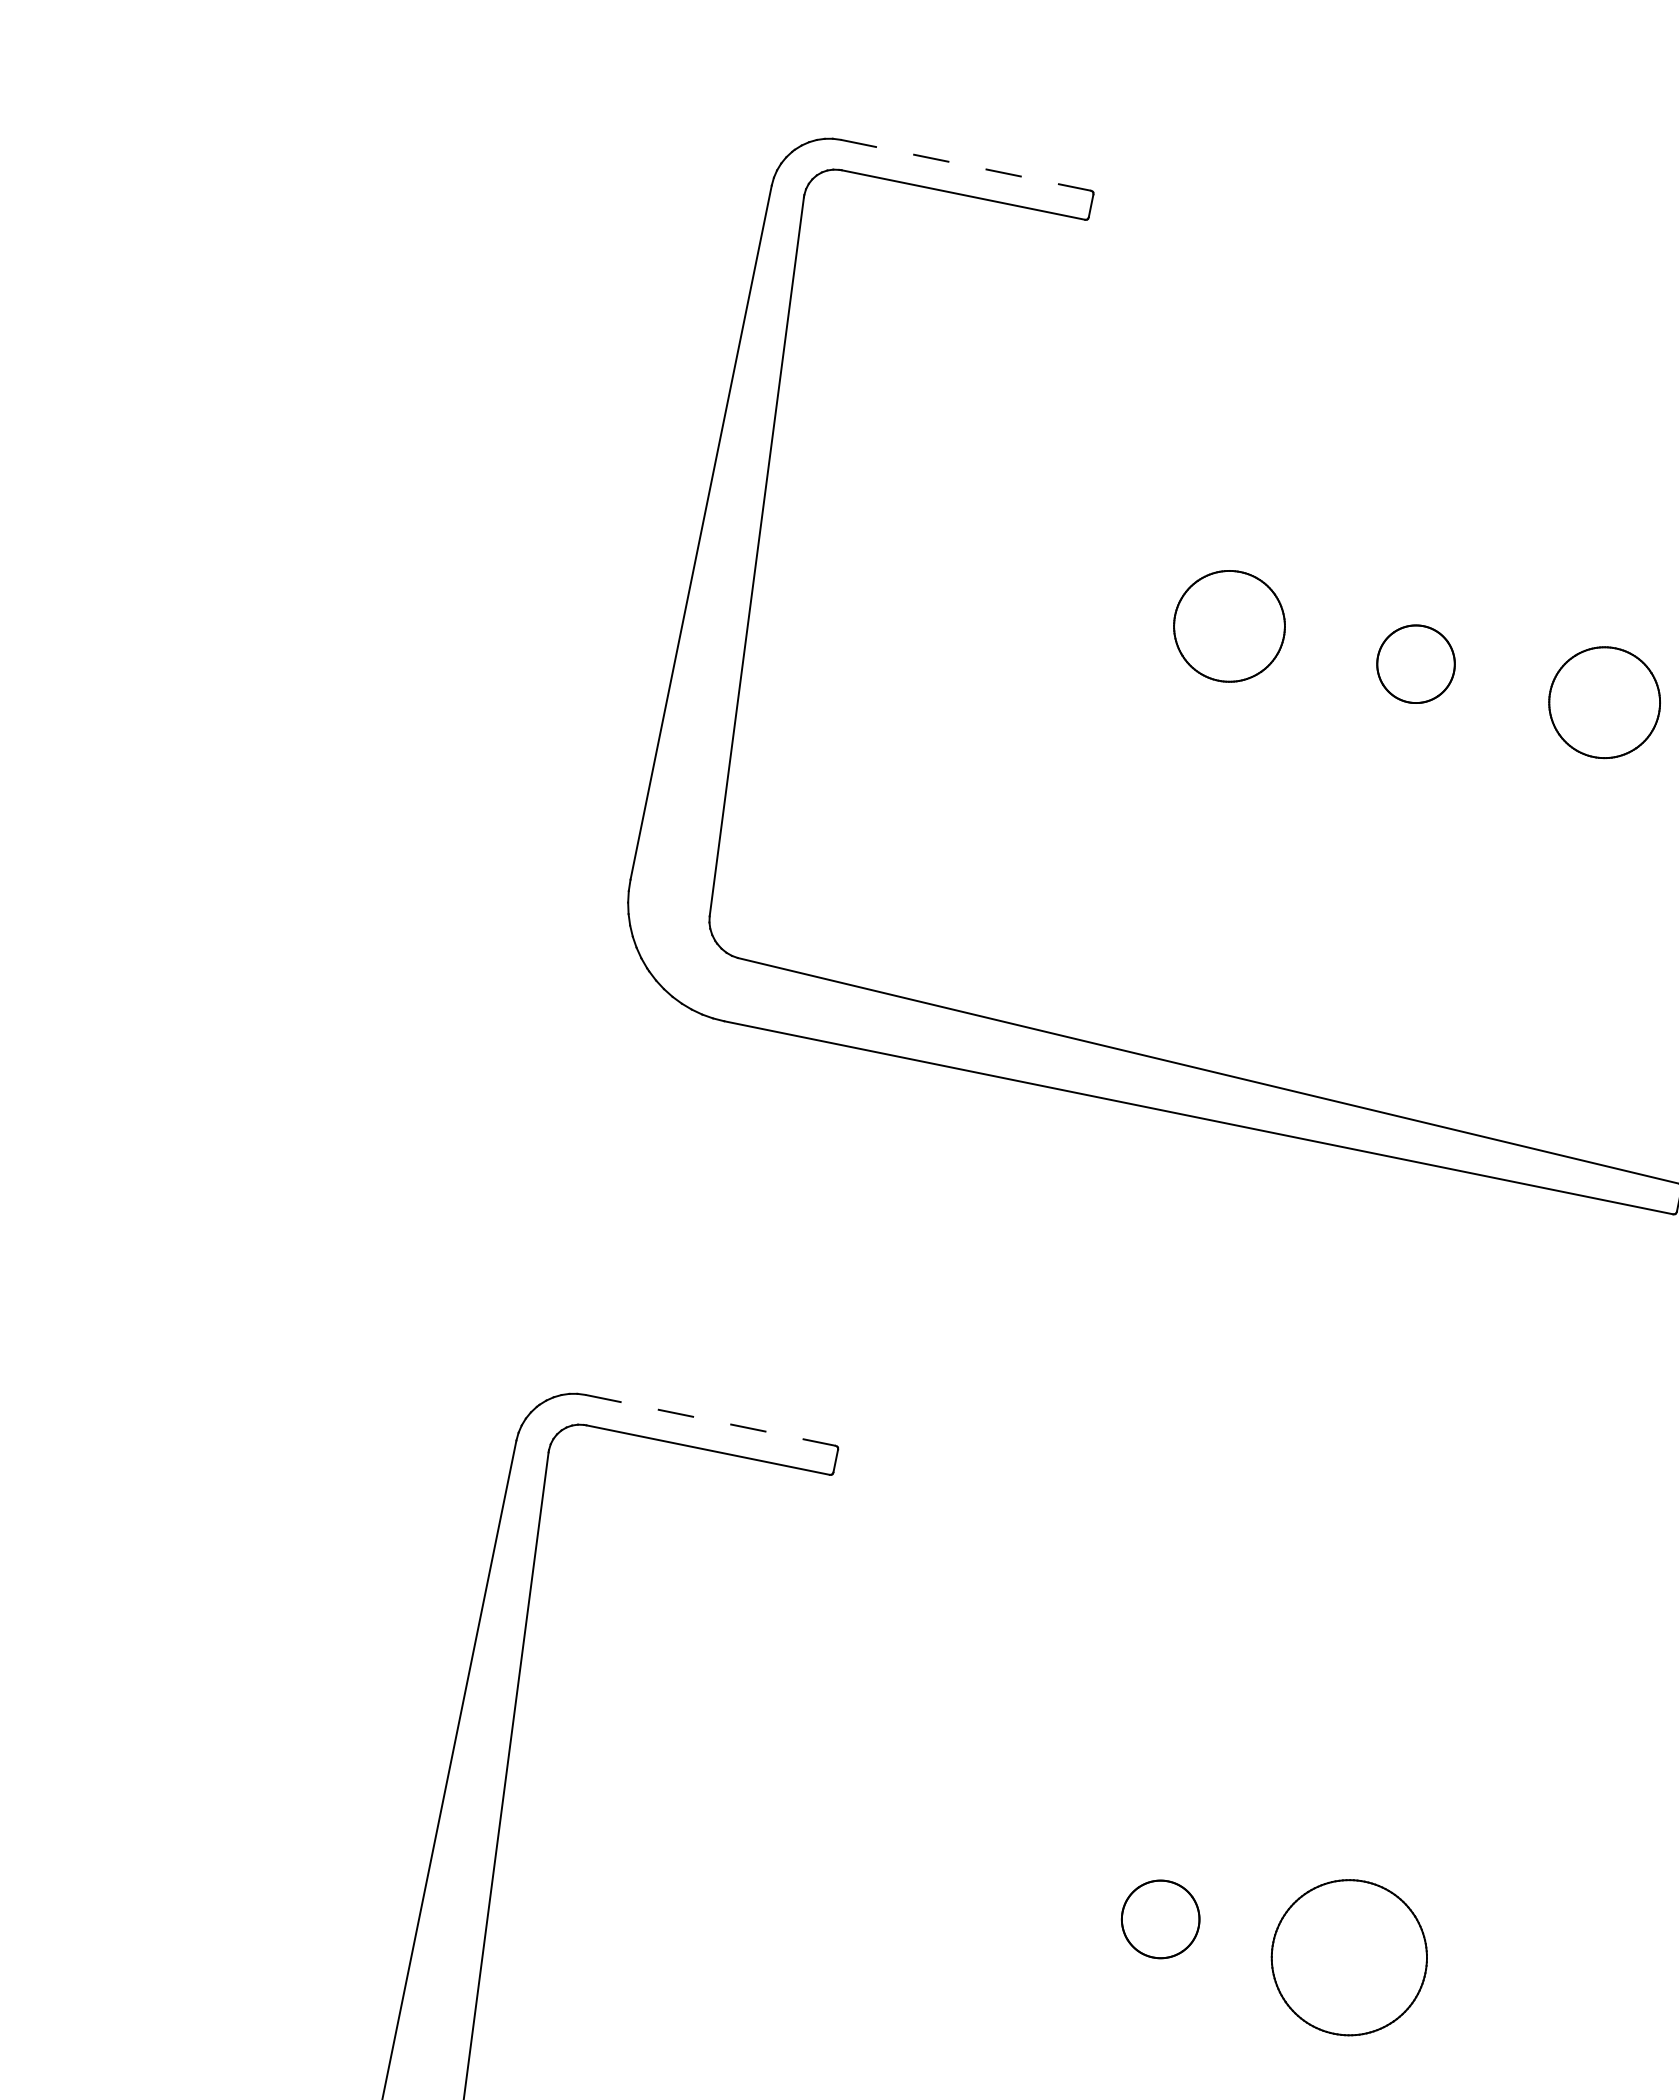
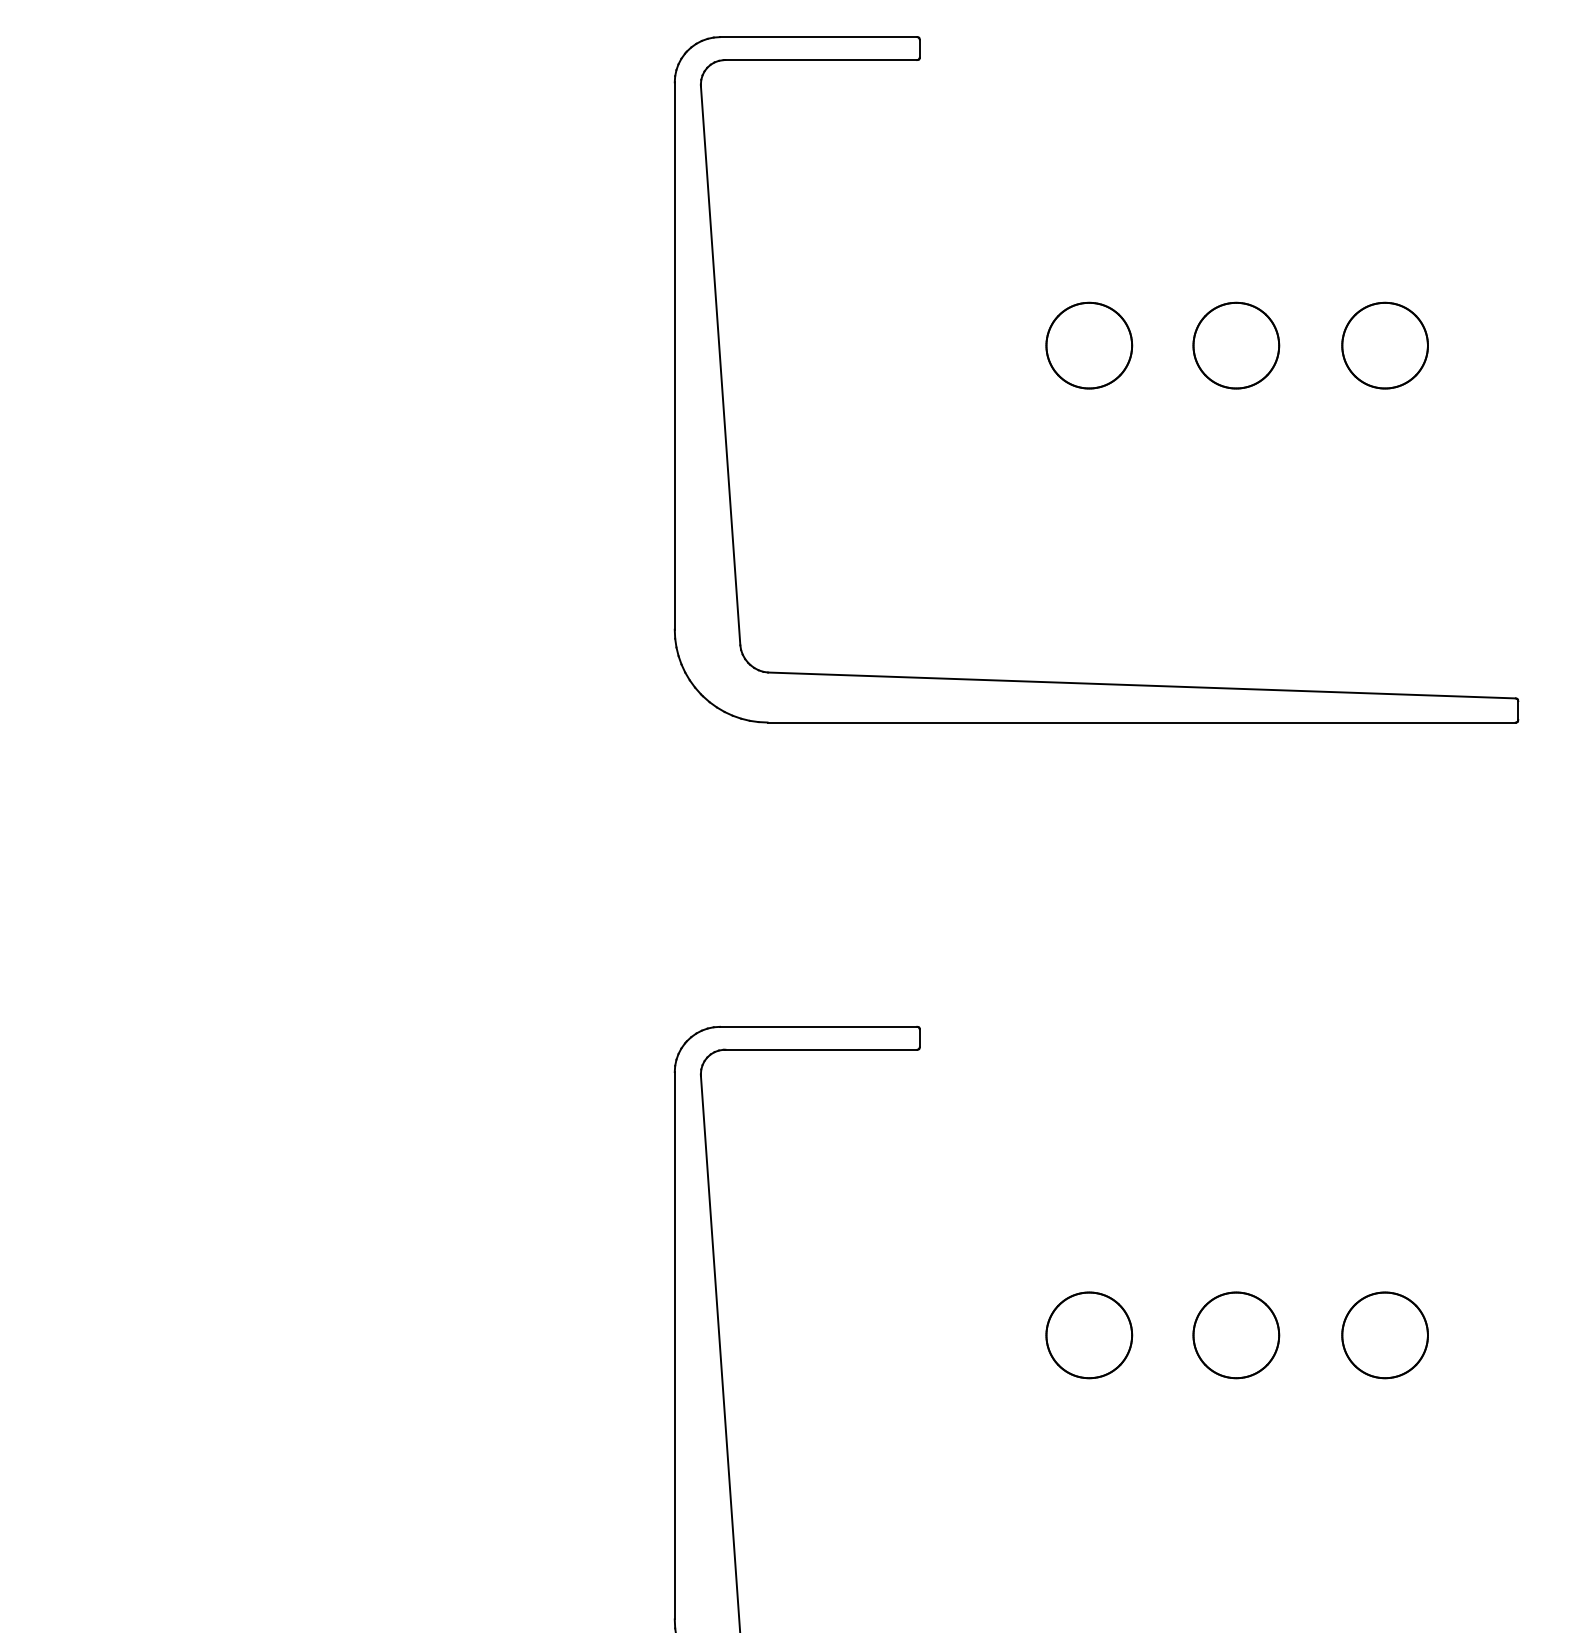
line: (965, 165) -> (818, 37), dashed -> solid
part: (1416, 664) -> (1236, 345), size x1.43
line: (710, 1419) -> (818, 1026), dashed -> solid
part: (974, 1881) -> (1089, 1335), added
part: (1160, 1919) -> (1236, 1335), size x1.43
part: (1348, 1957) -> (1384, 1335), size x0.71

